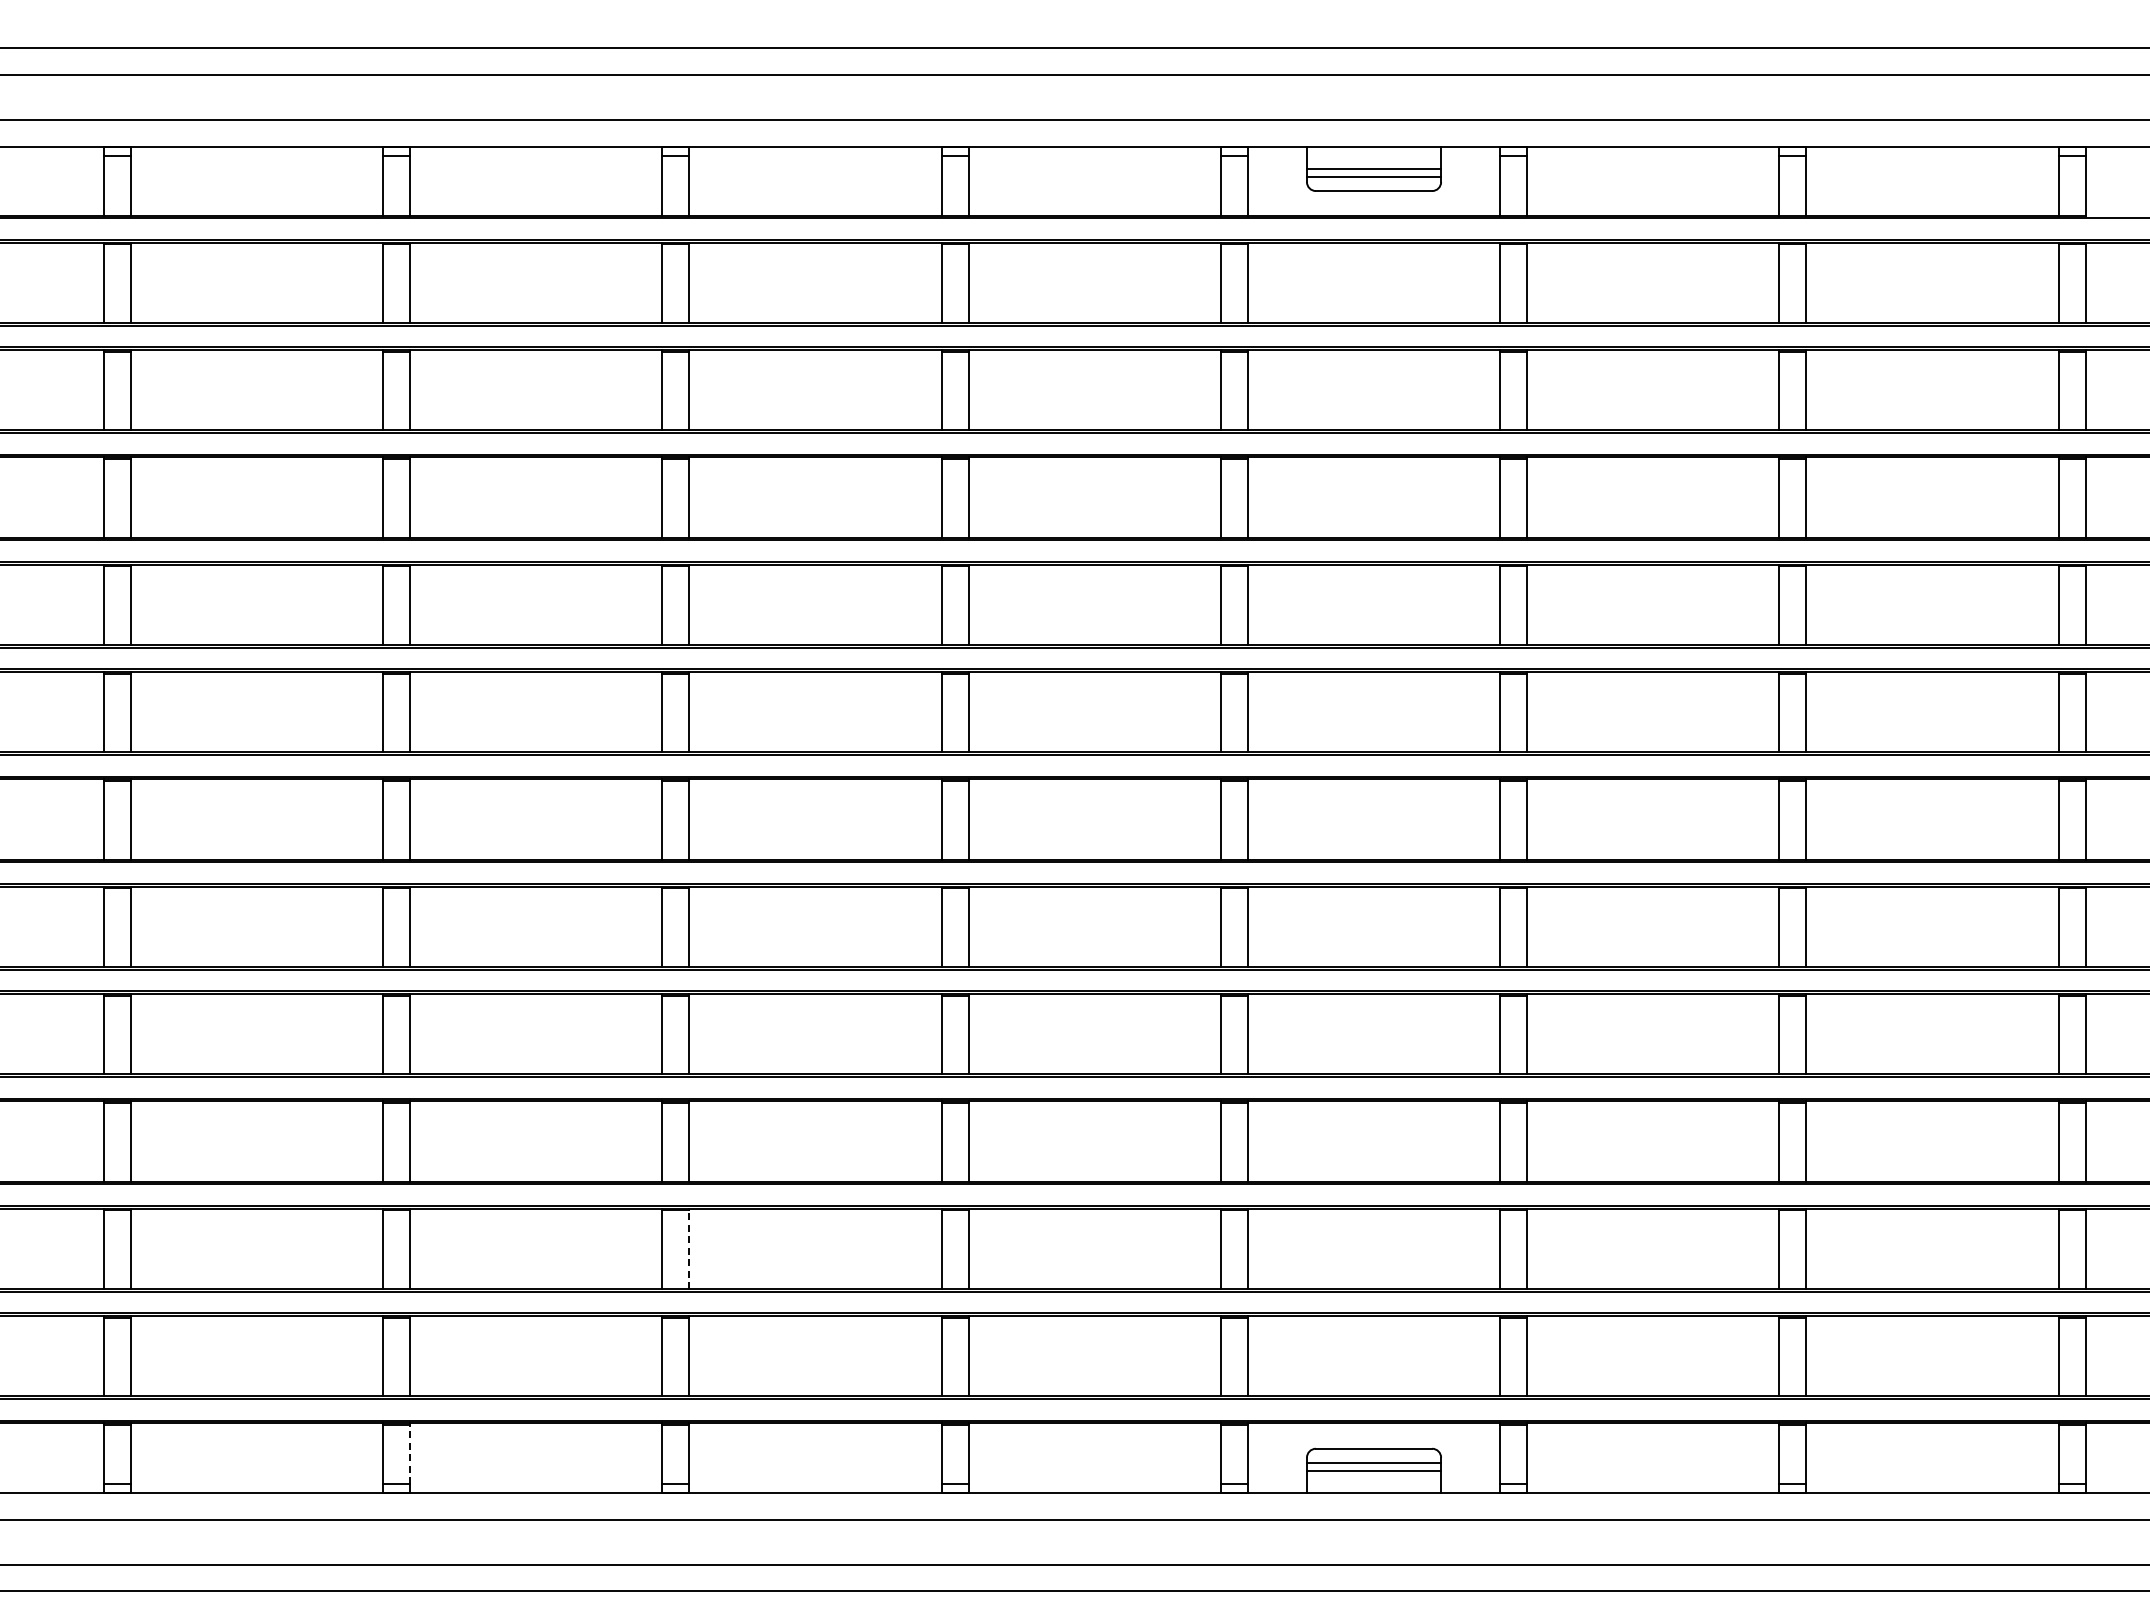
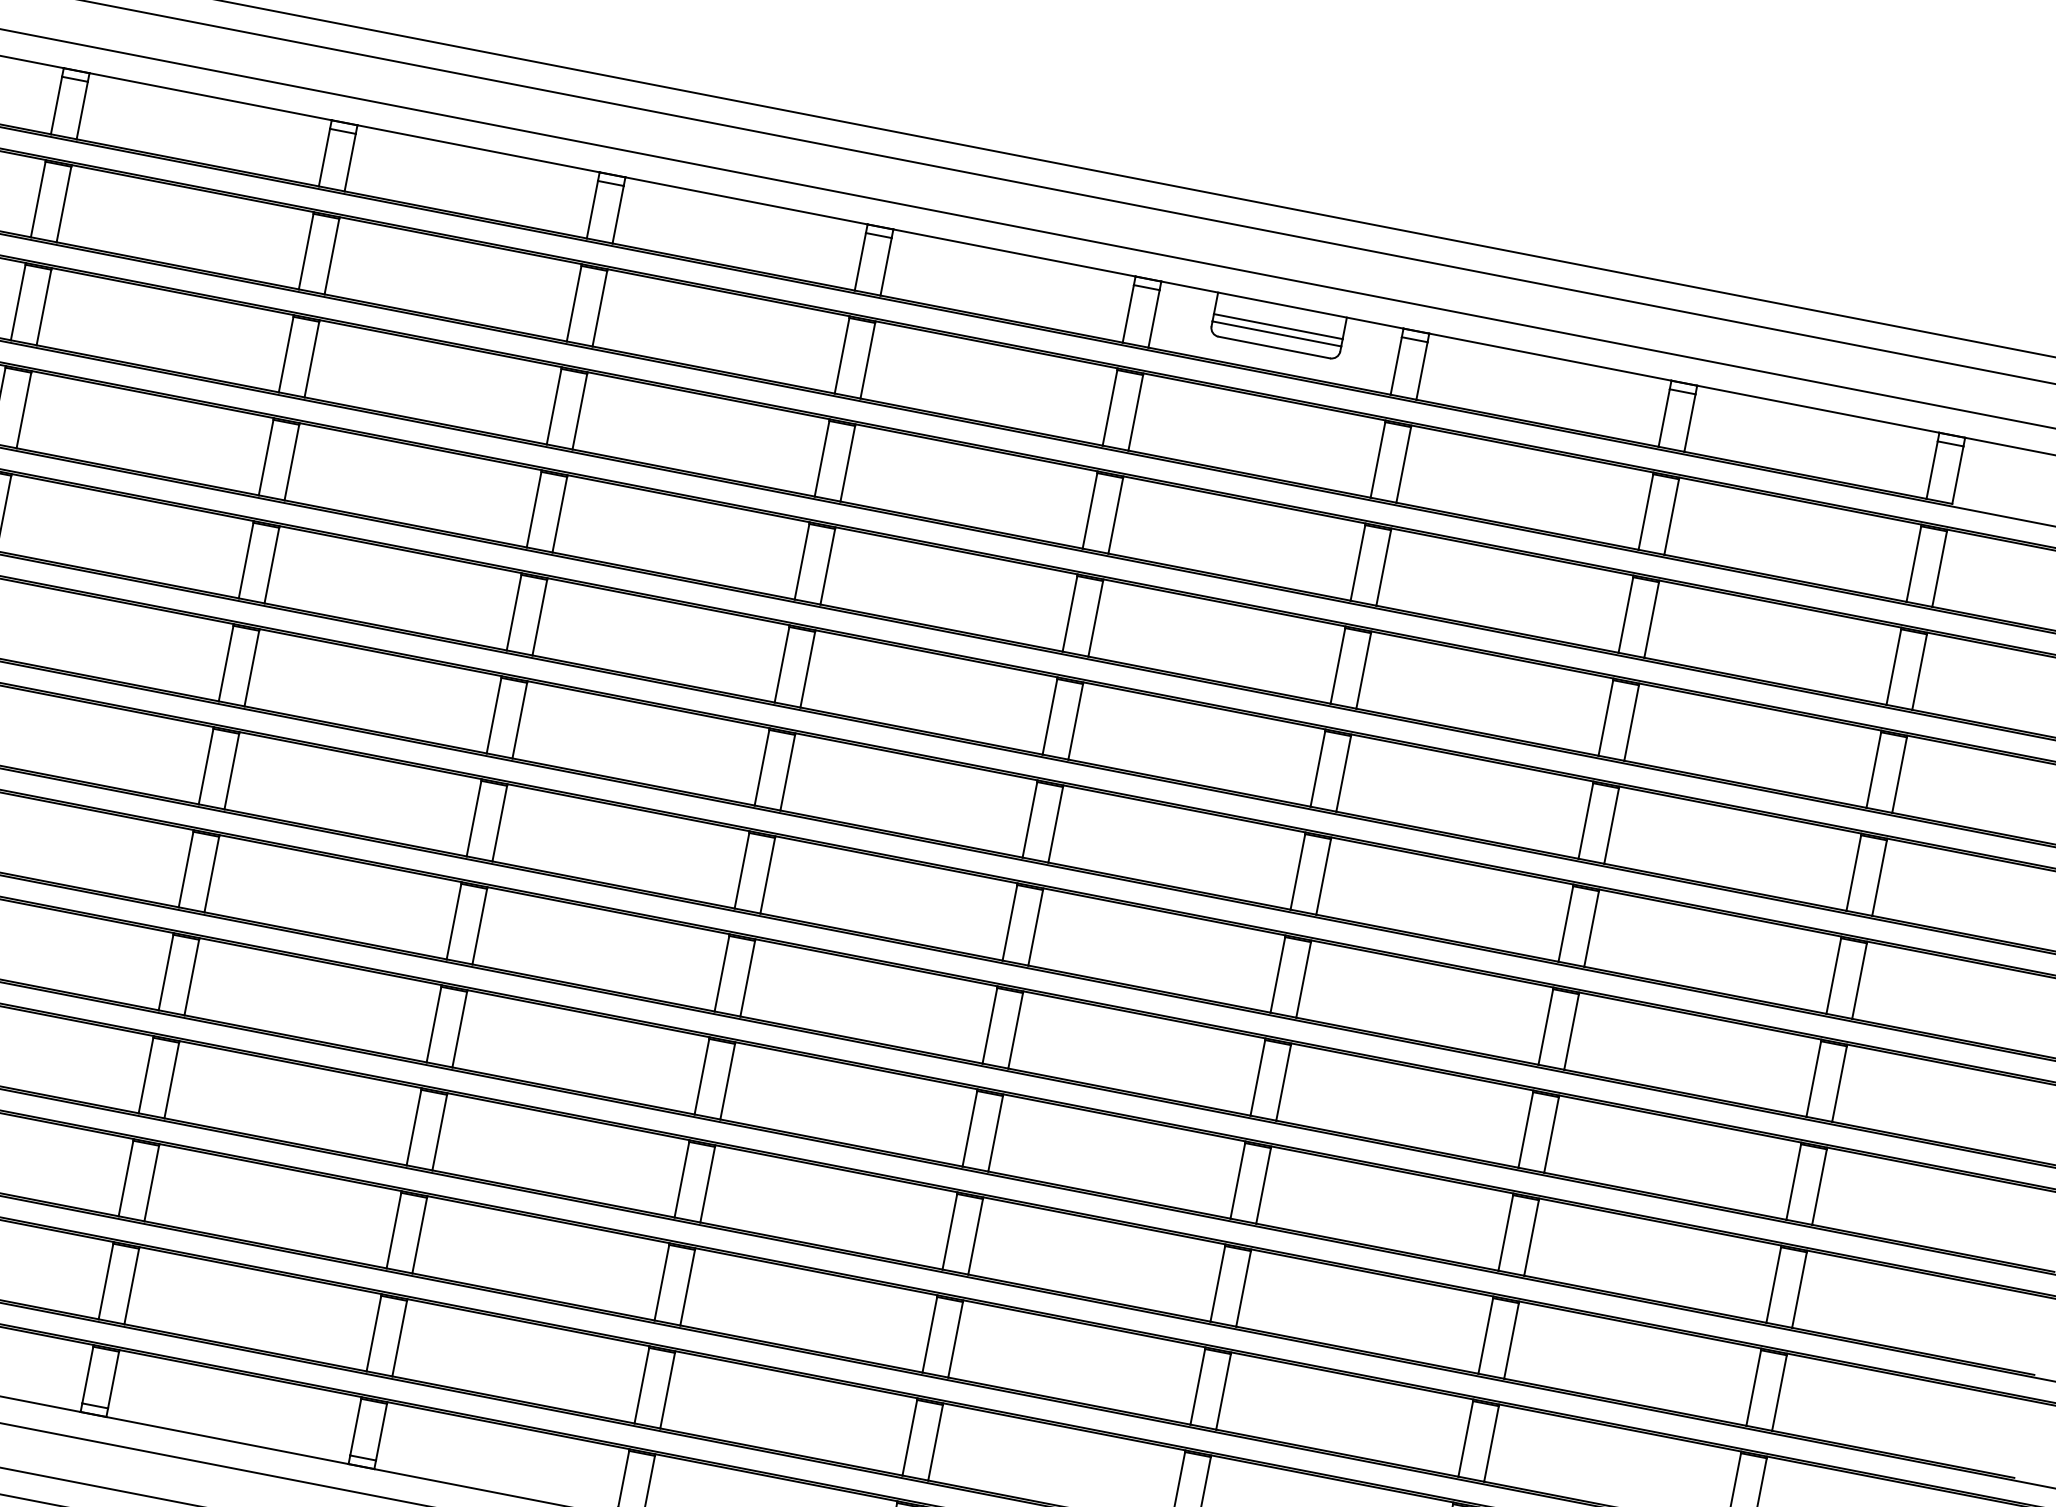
line: (689, 1249) -> (419, 1235), dashed -> solid
line: (410, 1454) -> (114, 1380), dashed -> solid

